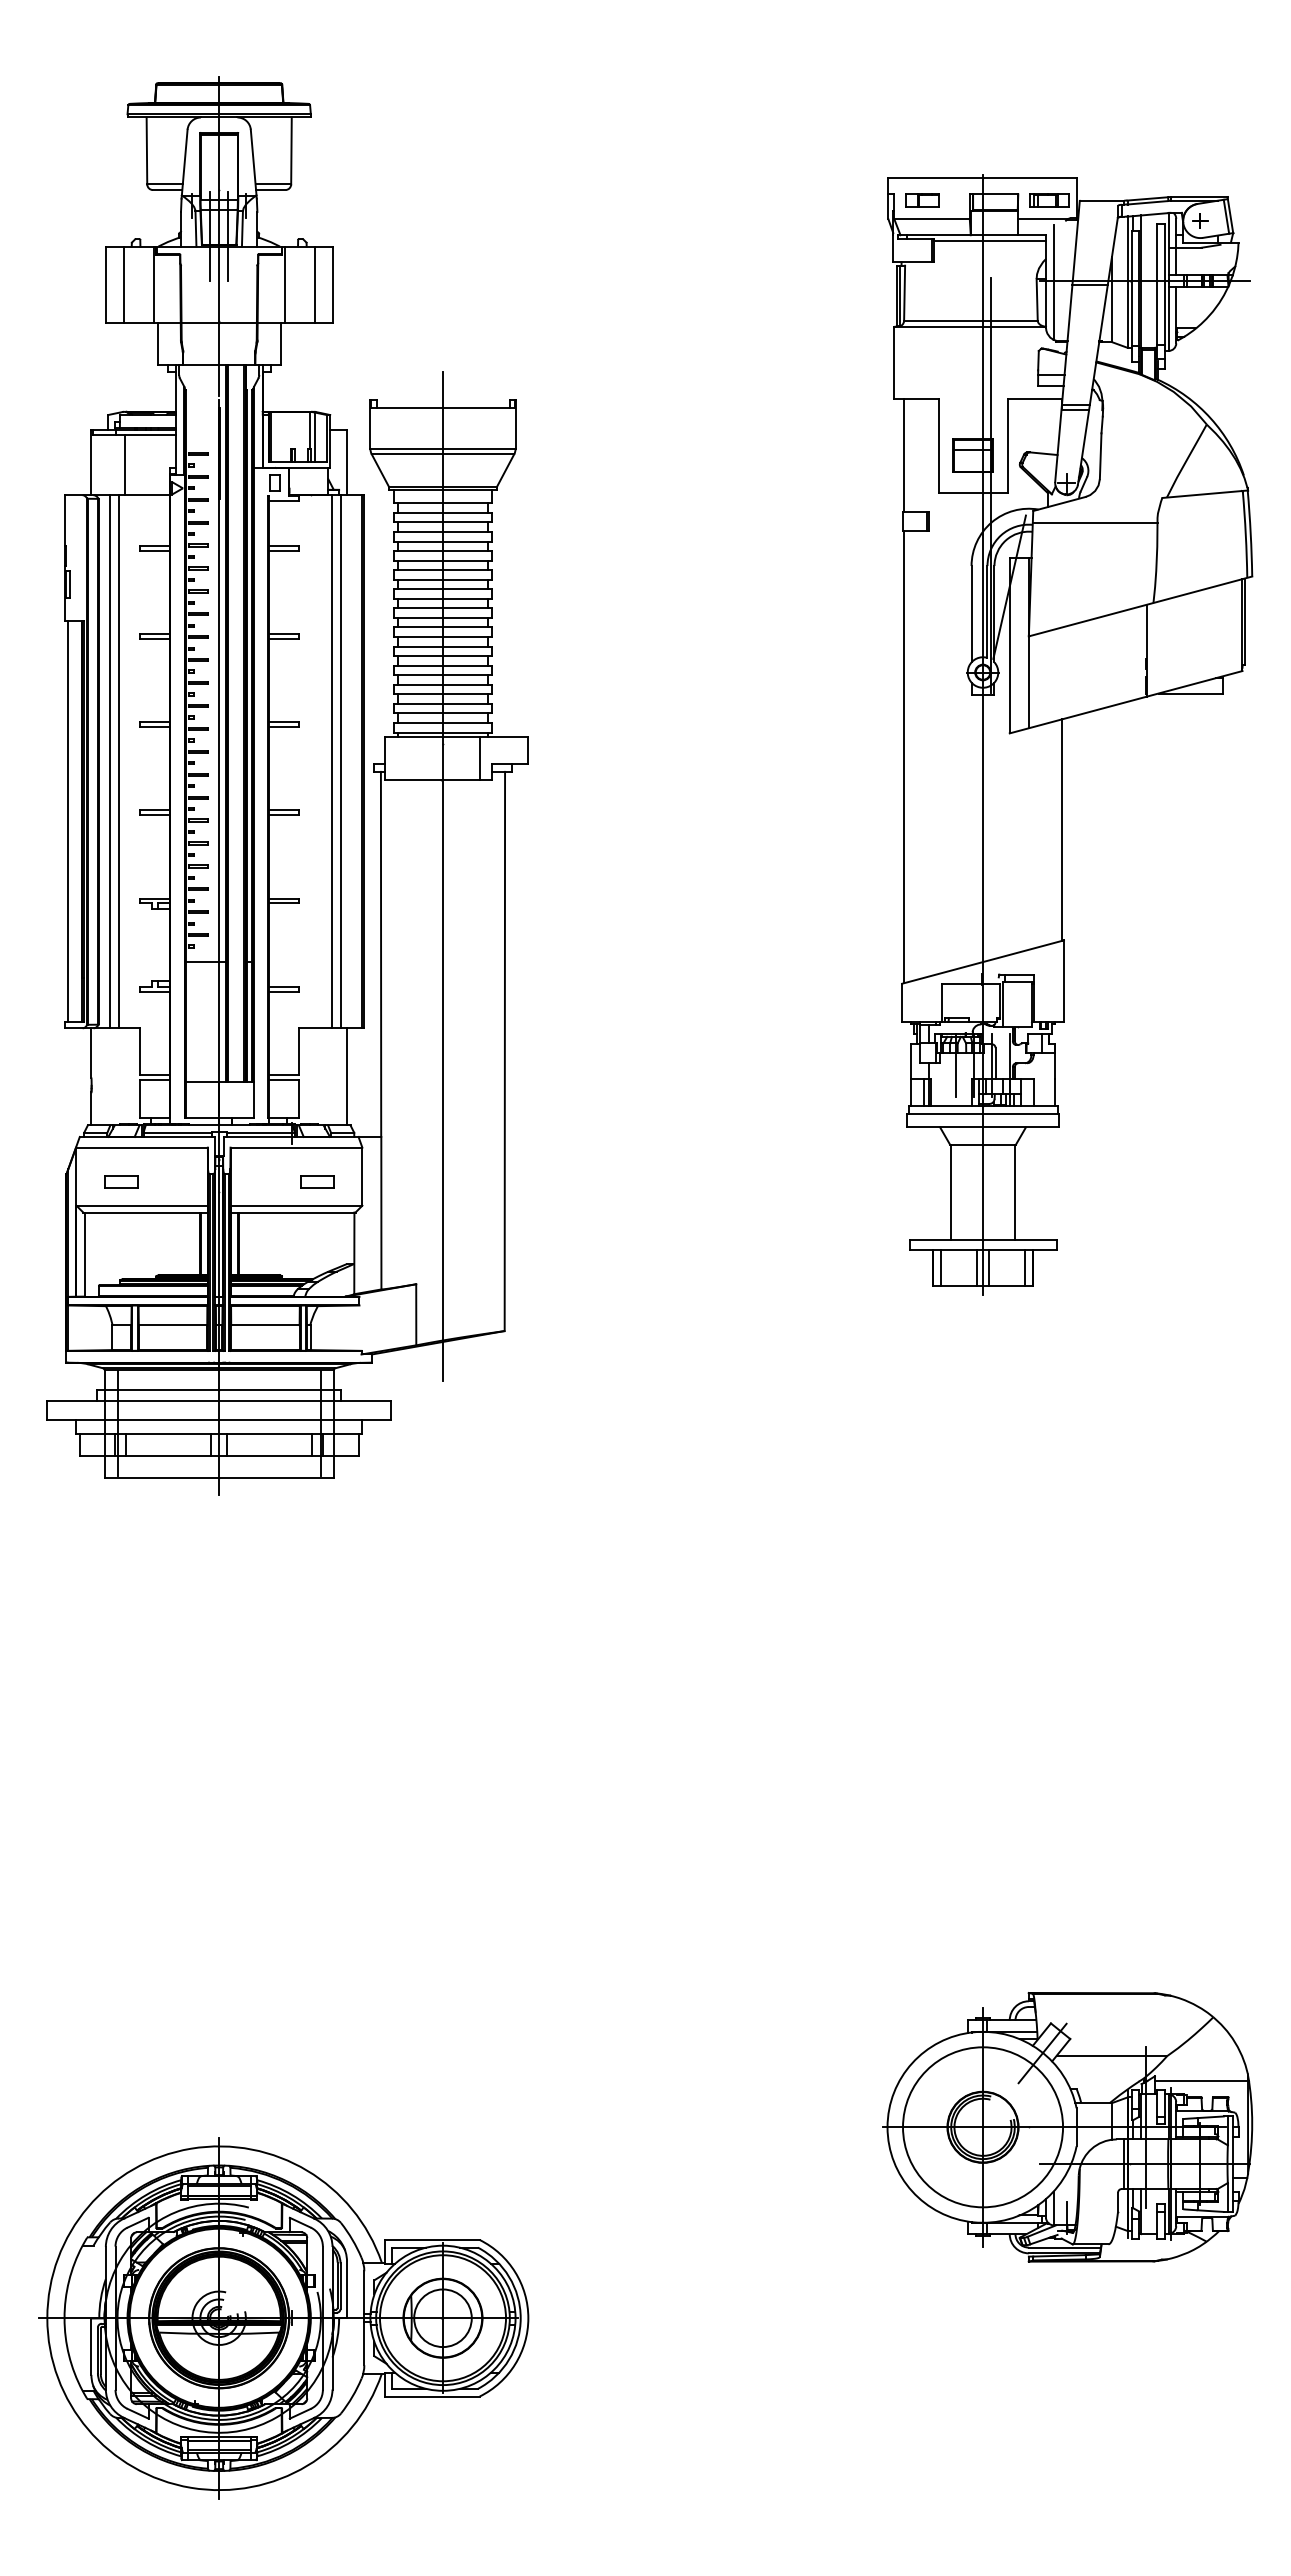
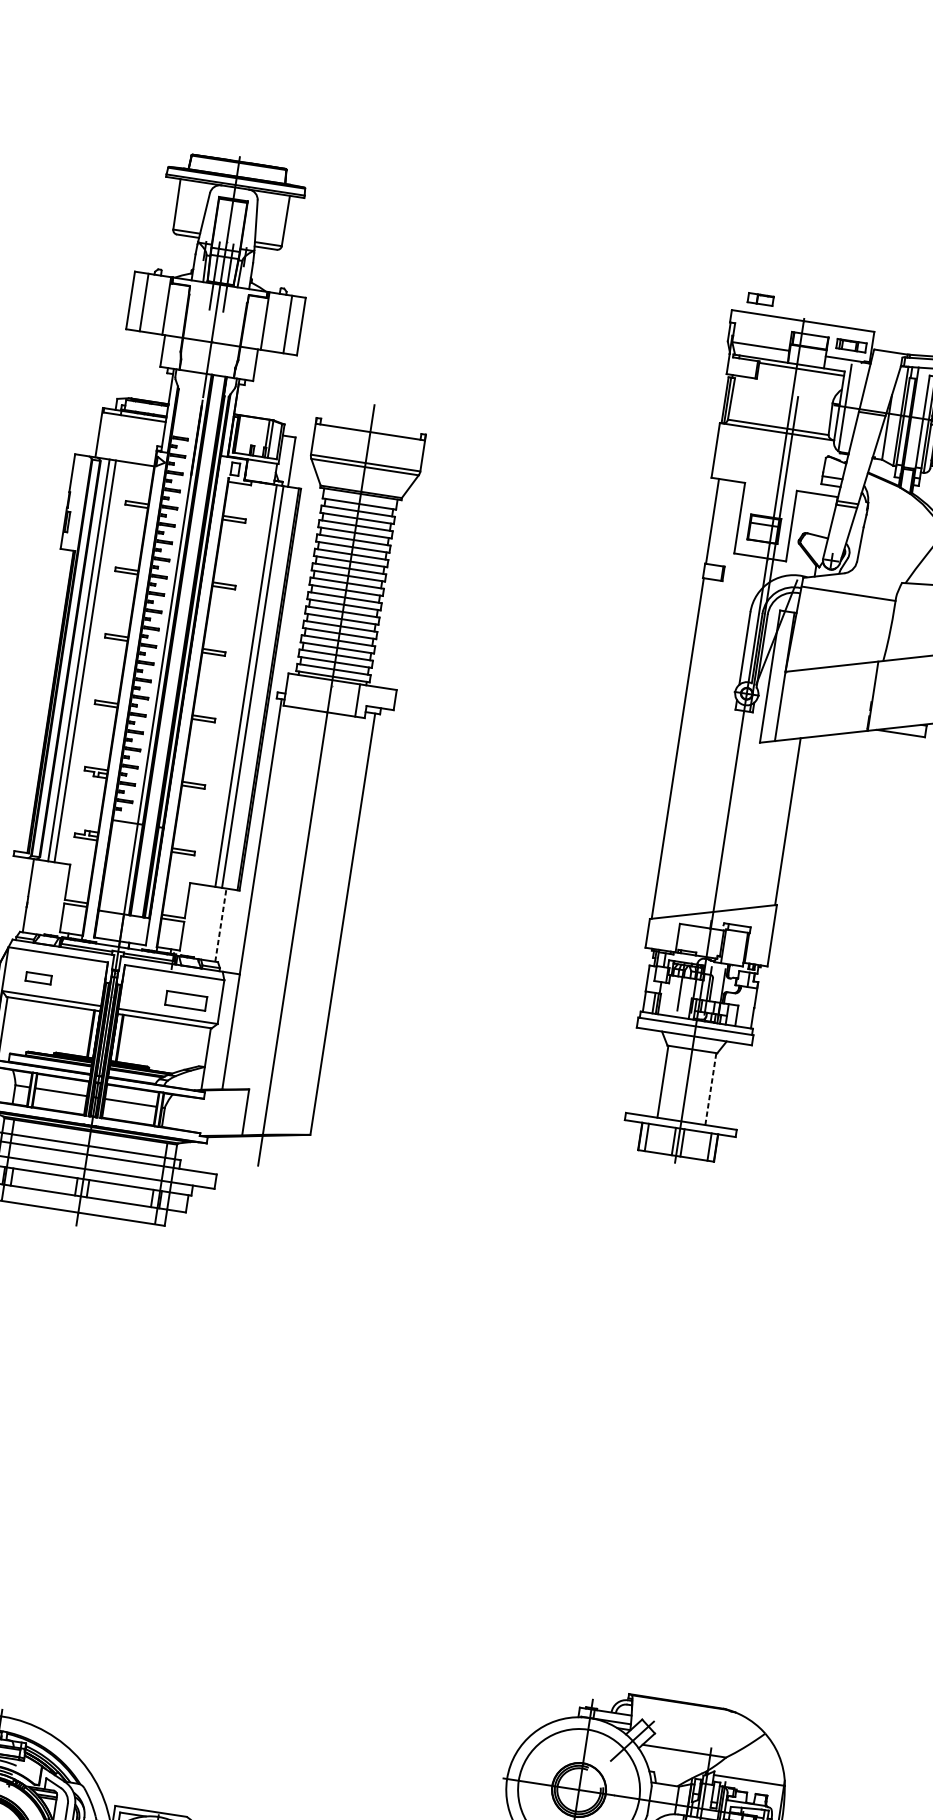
part: (922, 200) -> (760, 299), moved
line: (125, 465) -> (124, 438), removed
line: (68, 820) -> (40, 699), removed
line: (346, 1076) -> (220, 924), solid -> dashed
part: (317, 1181) -> (186, 1000), size x1.6
line: (1014, 1192) -> (710, 1089), solid -> dashed

